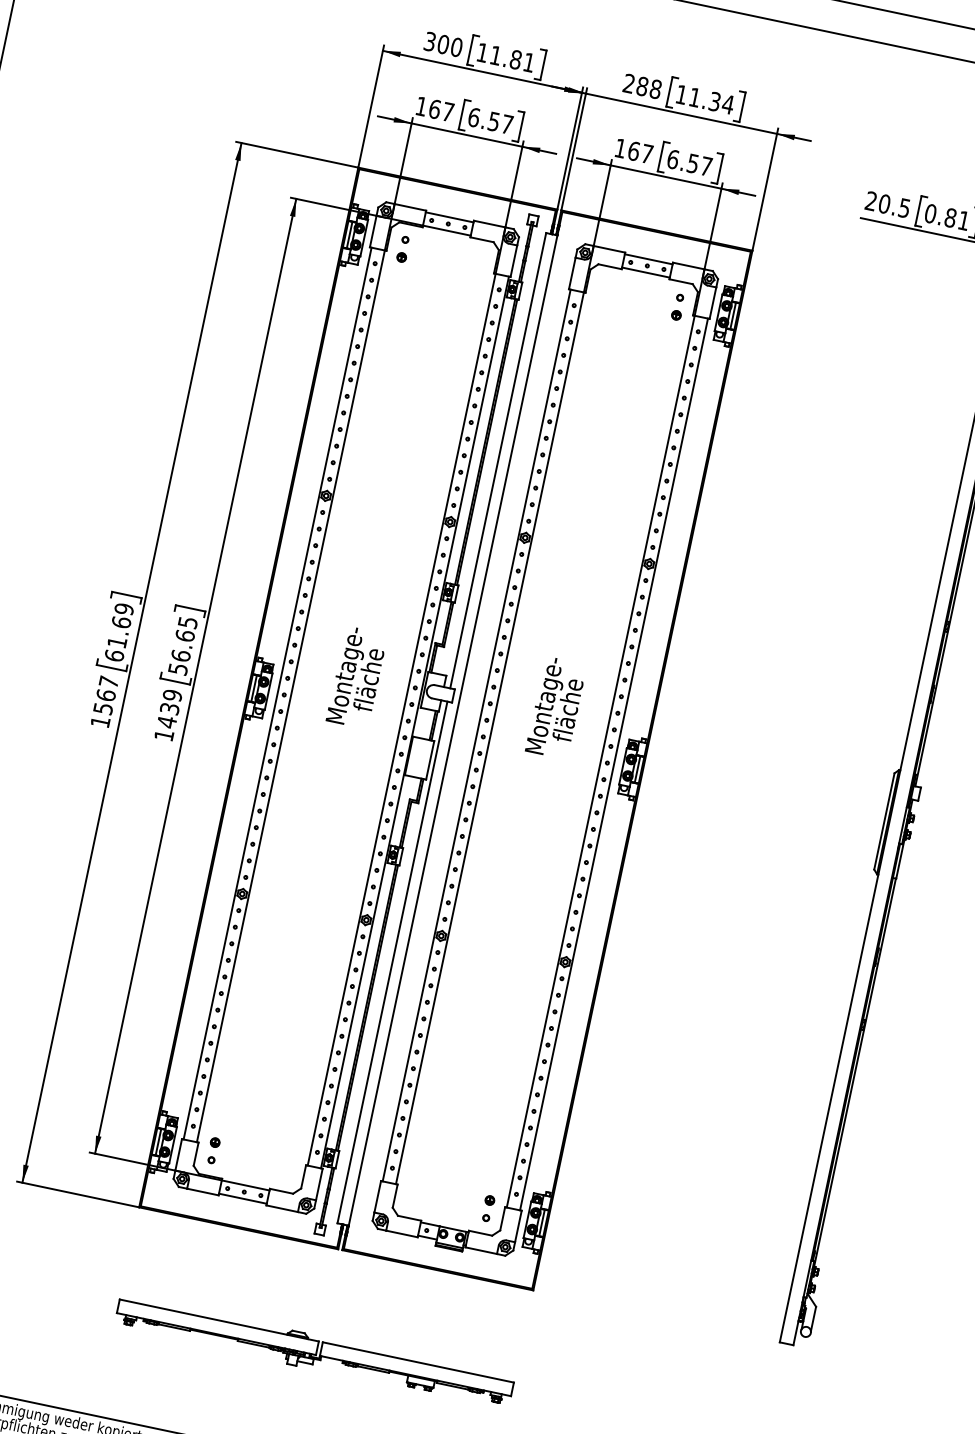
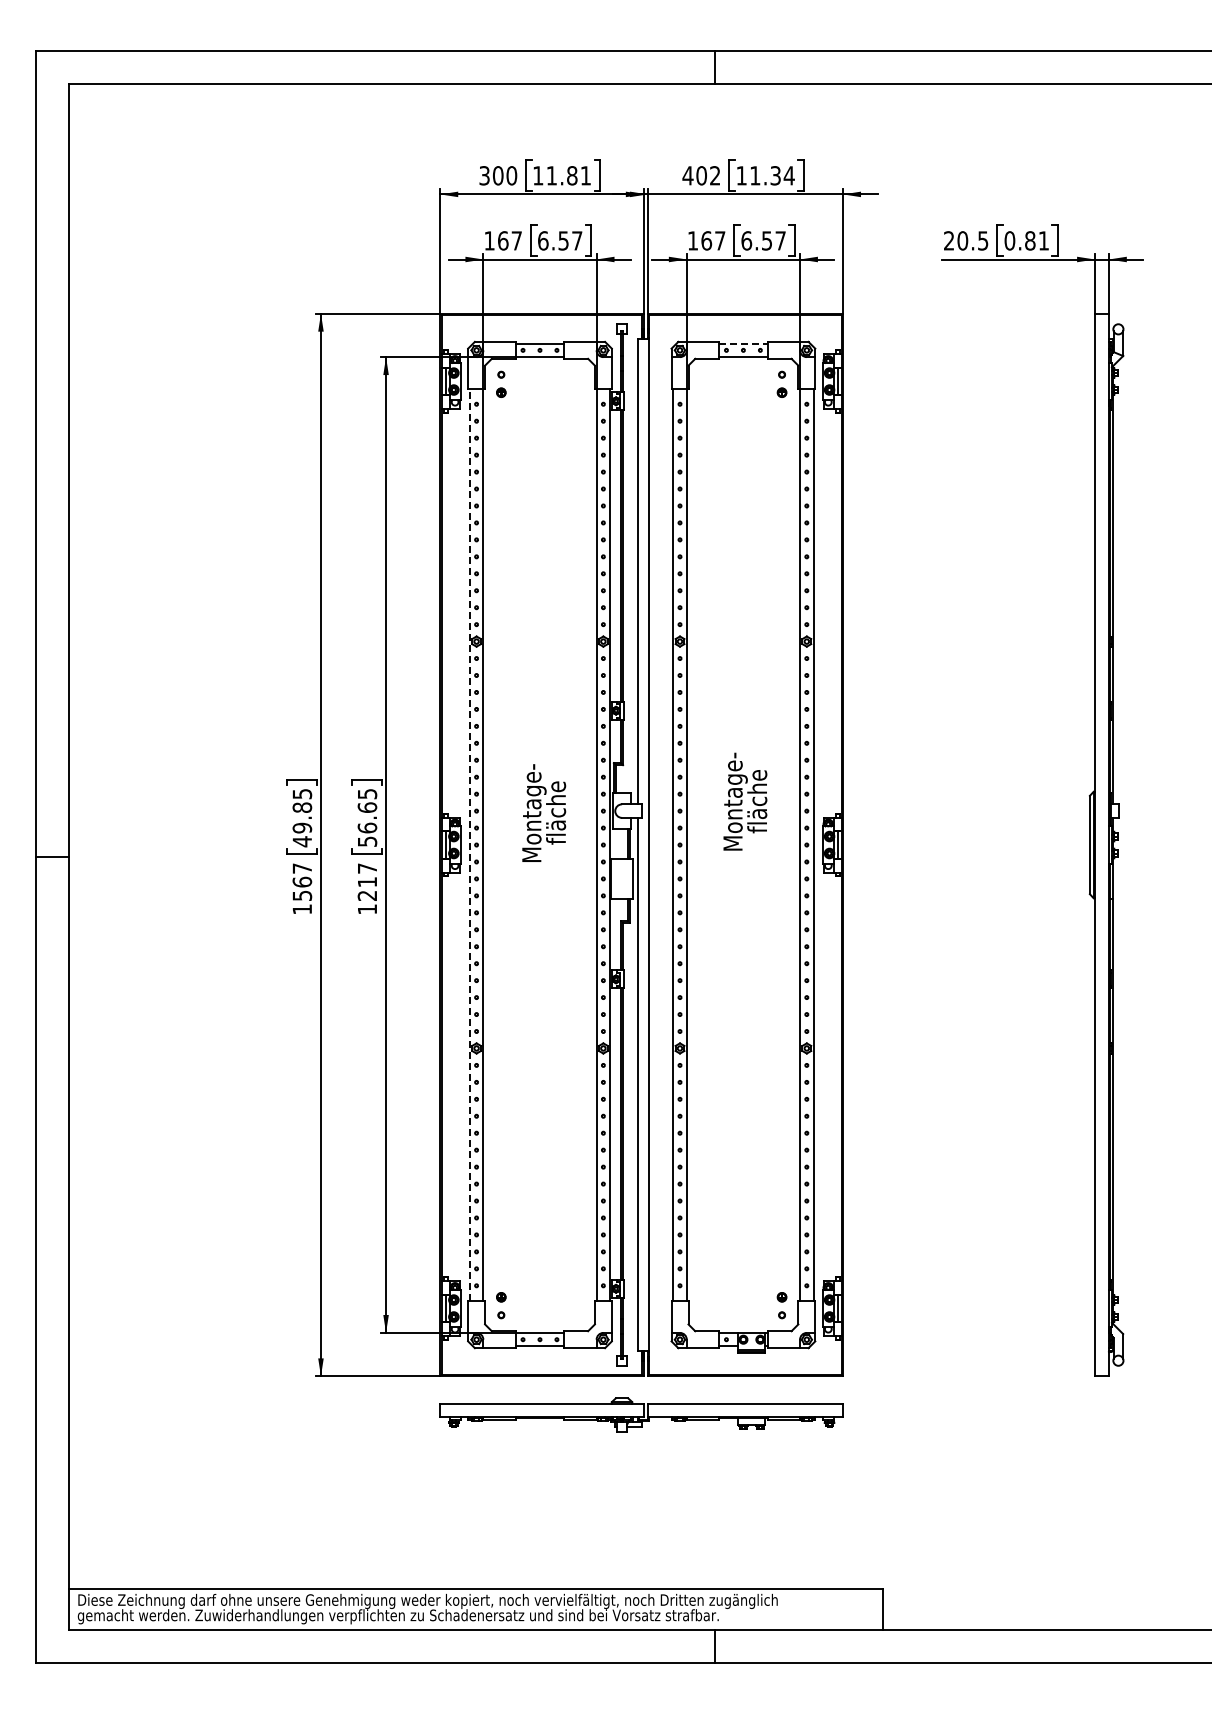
text: (642, 86) -> (701, 175), 288 -> 402
line: (648, 259) -> (743, 343), solid -> dashed
text: (119, 632) -> (302, 817), 61.69 -> 49.85
line: (277, 693) -> (469, 845), solid -> dashed
text: (169, 709) -> (367, 882), 1439 -> 1217
part: (314, 1351) -> (641, 1414), moved

